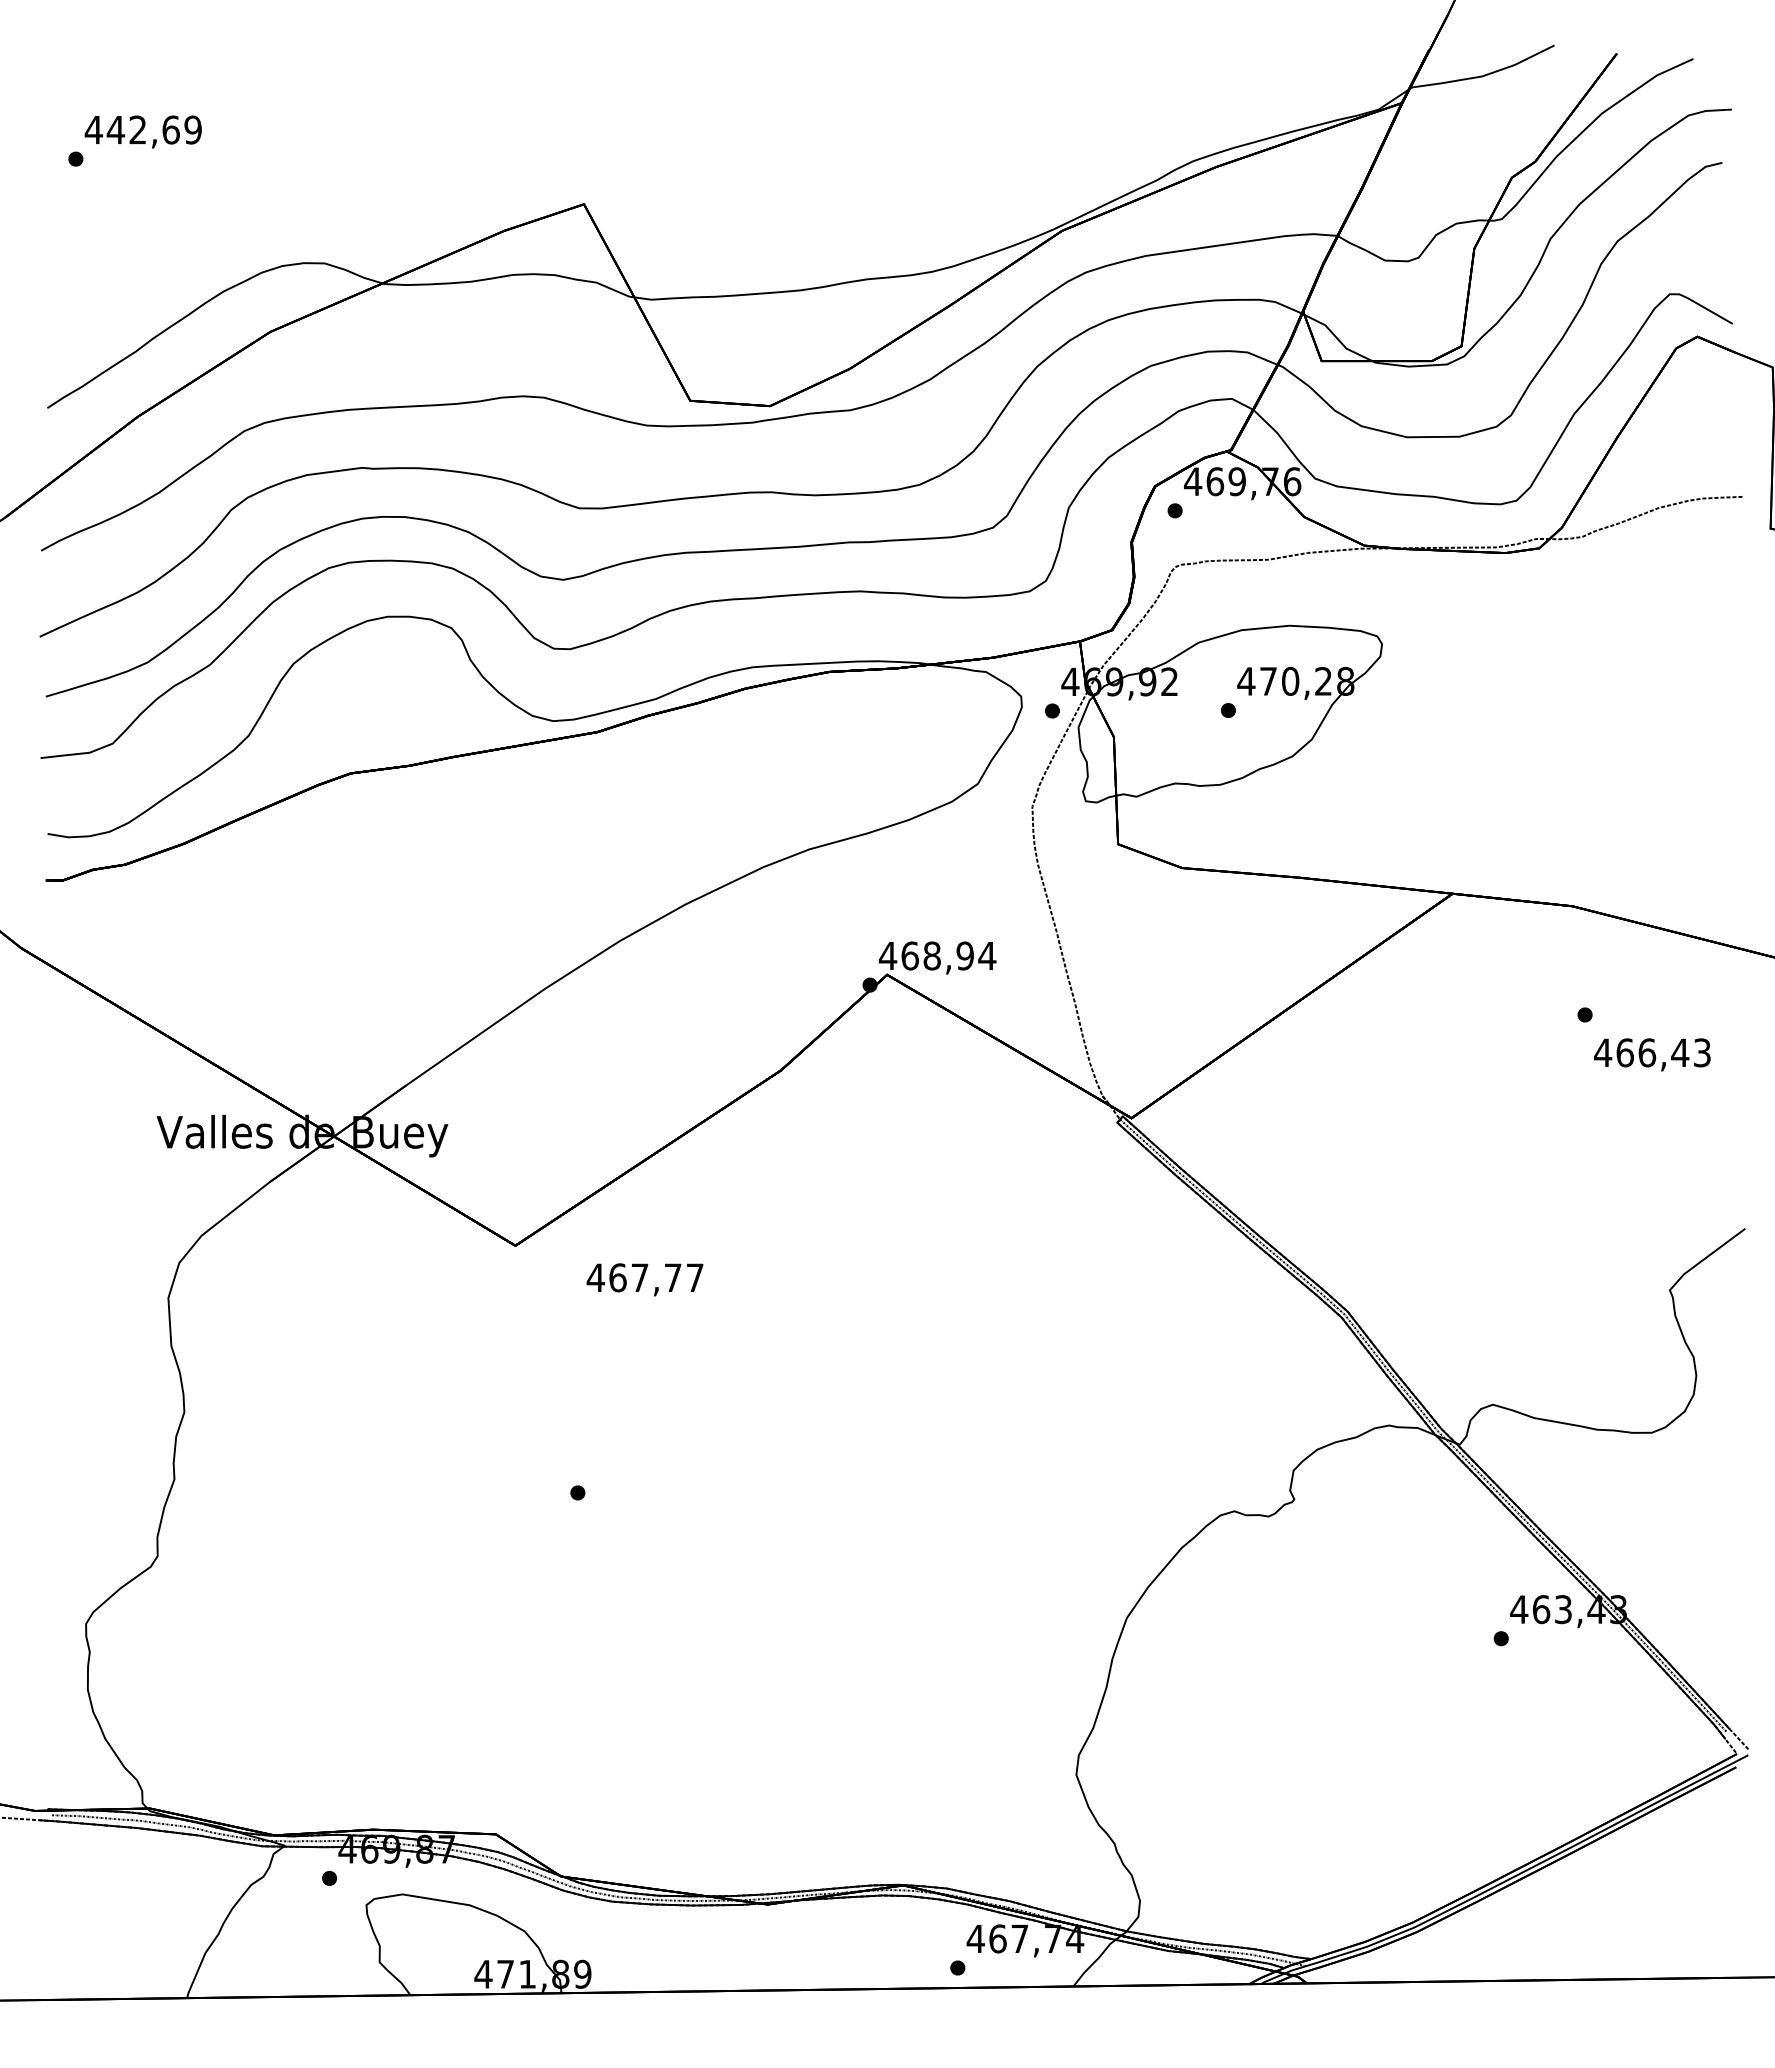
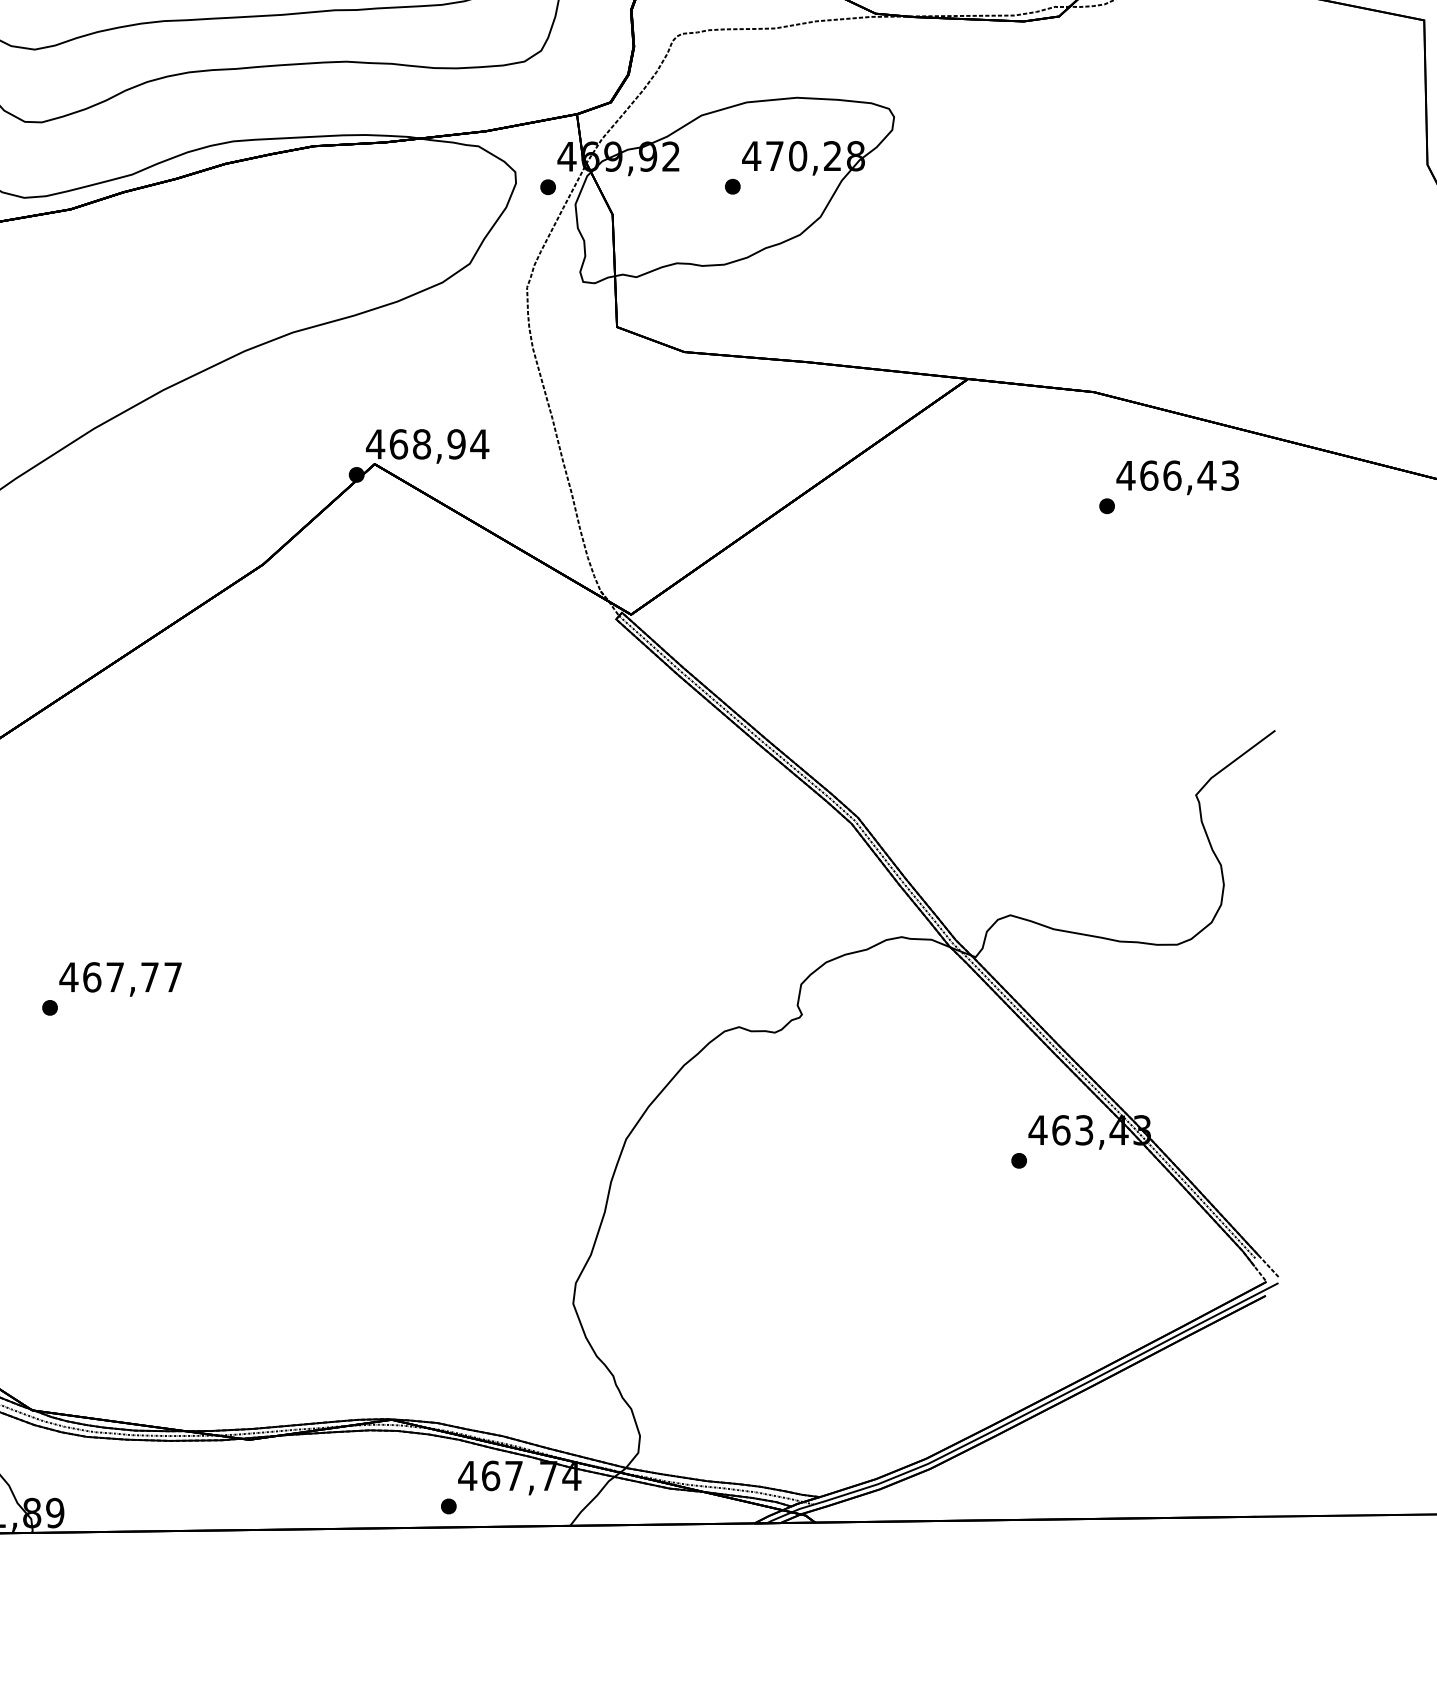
text: (1651, 1054) -> (1176, 477), moved
text: (644, 1279) -> (119, 979), moved

